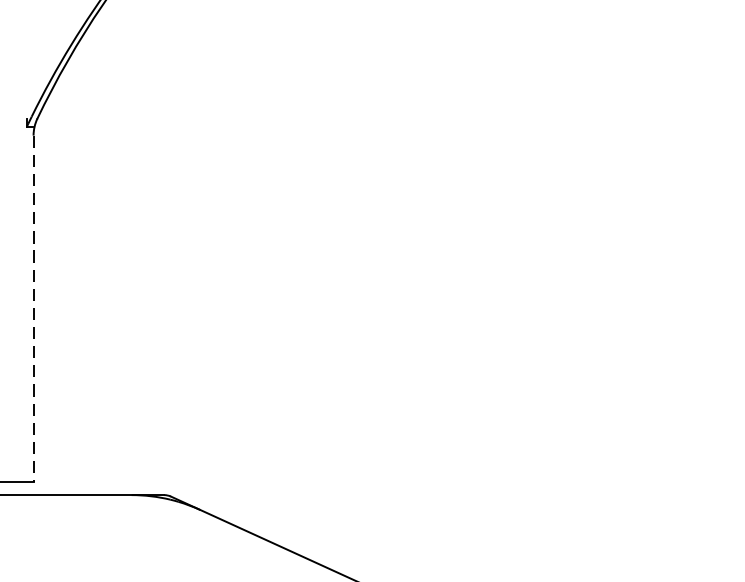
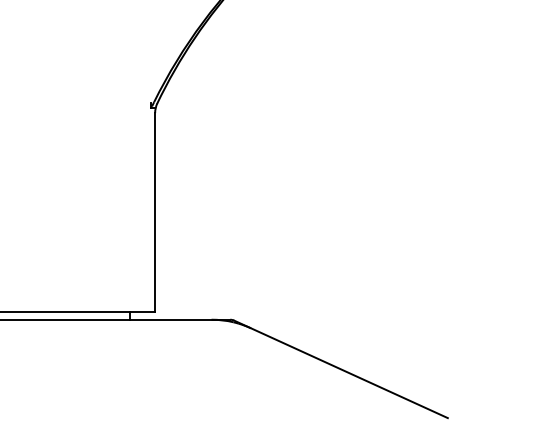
line: (34, 308) -> (155, 212), dashed -> solid

